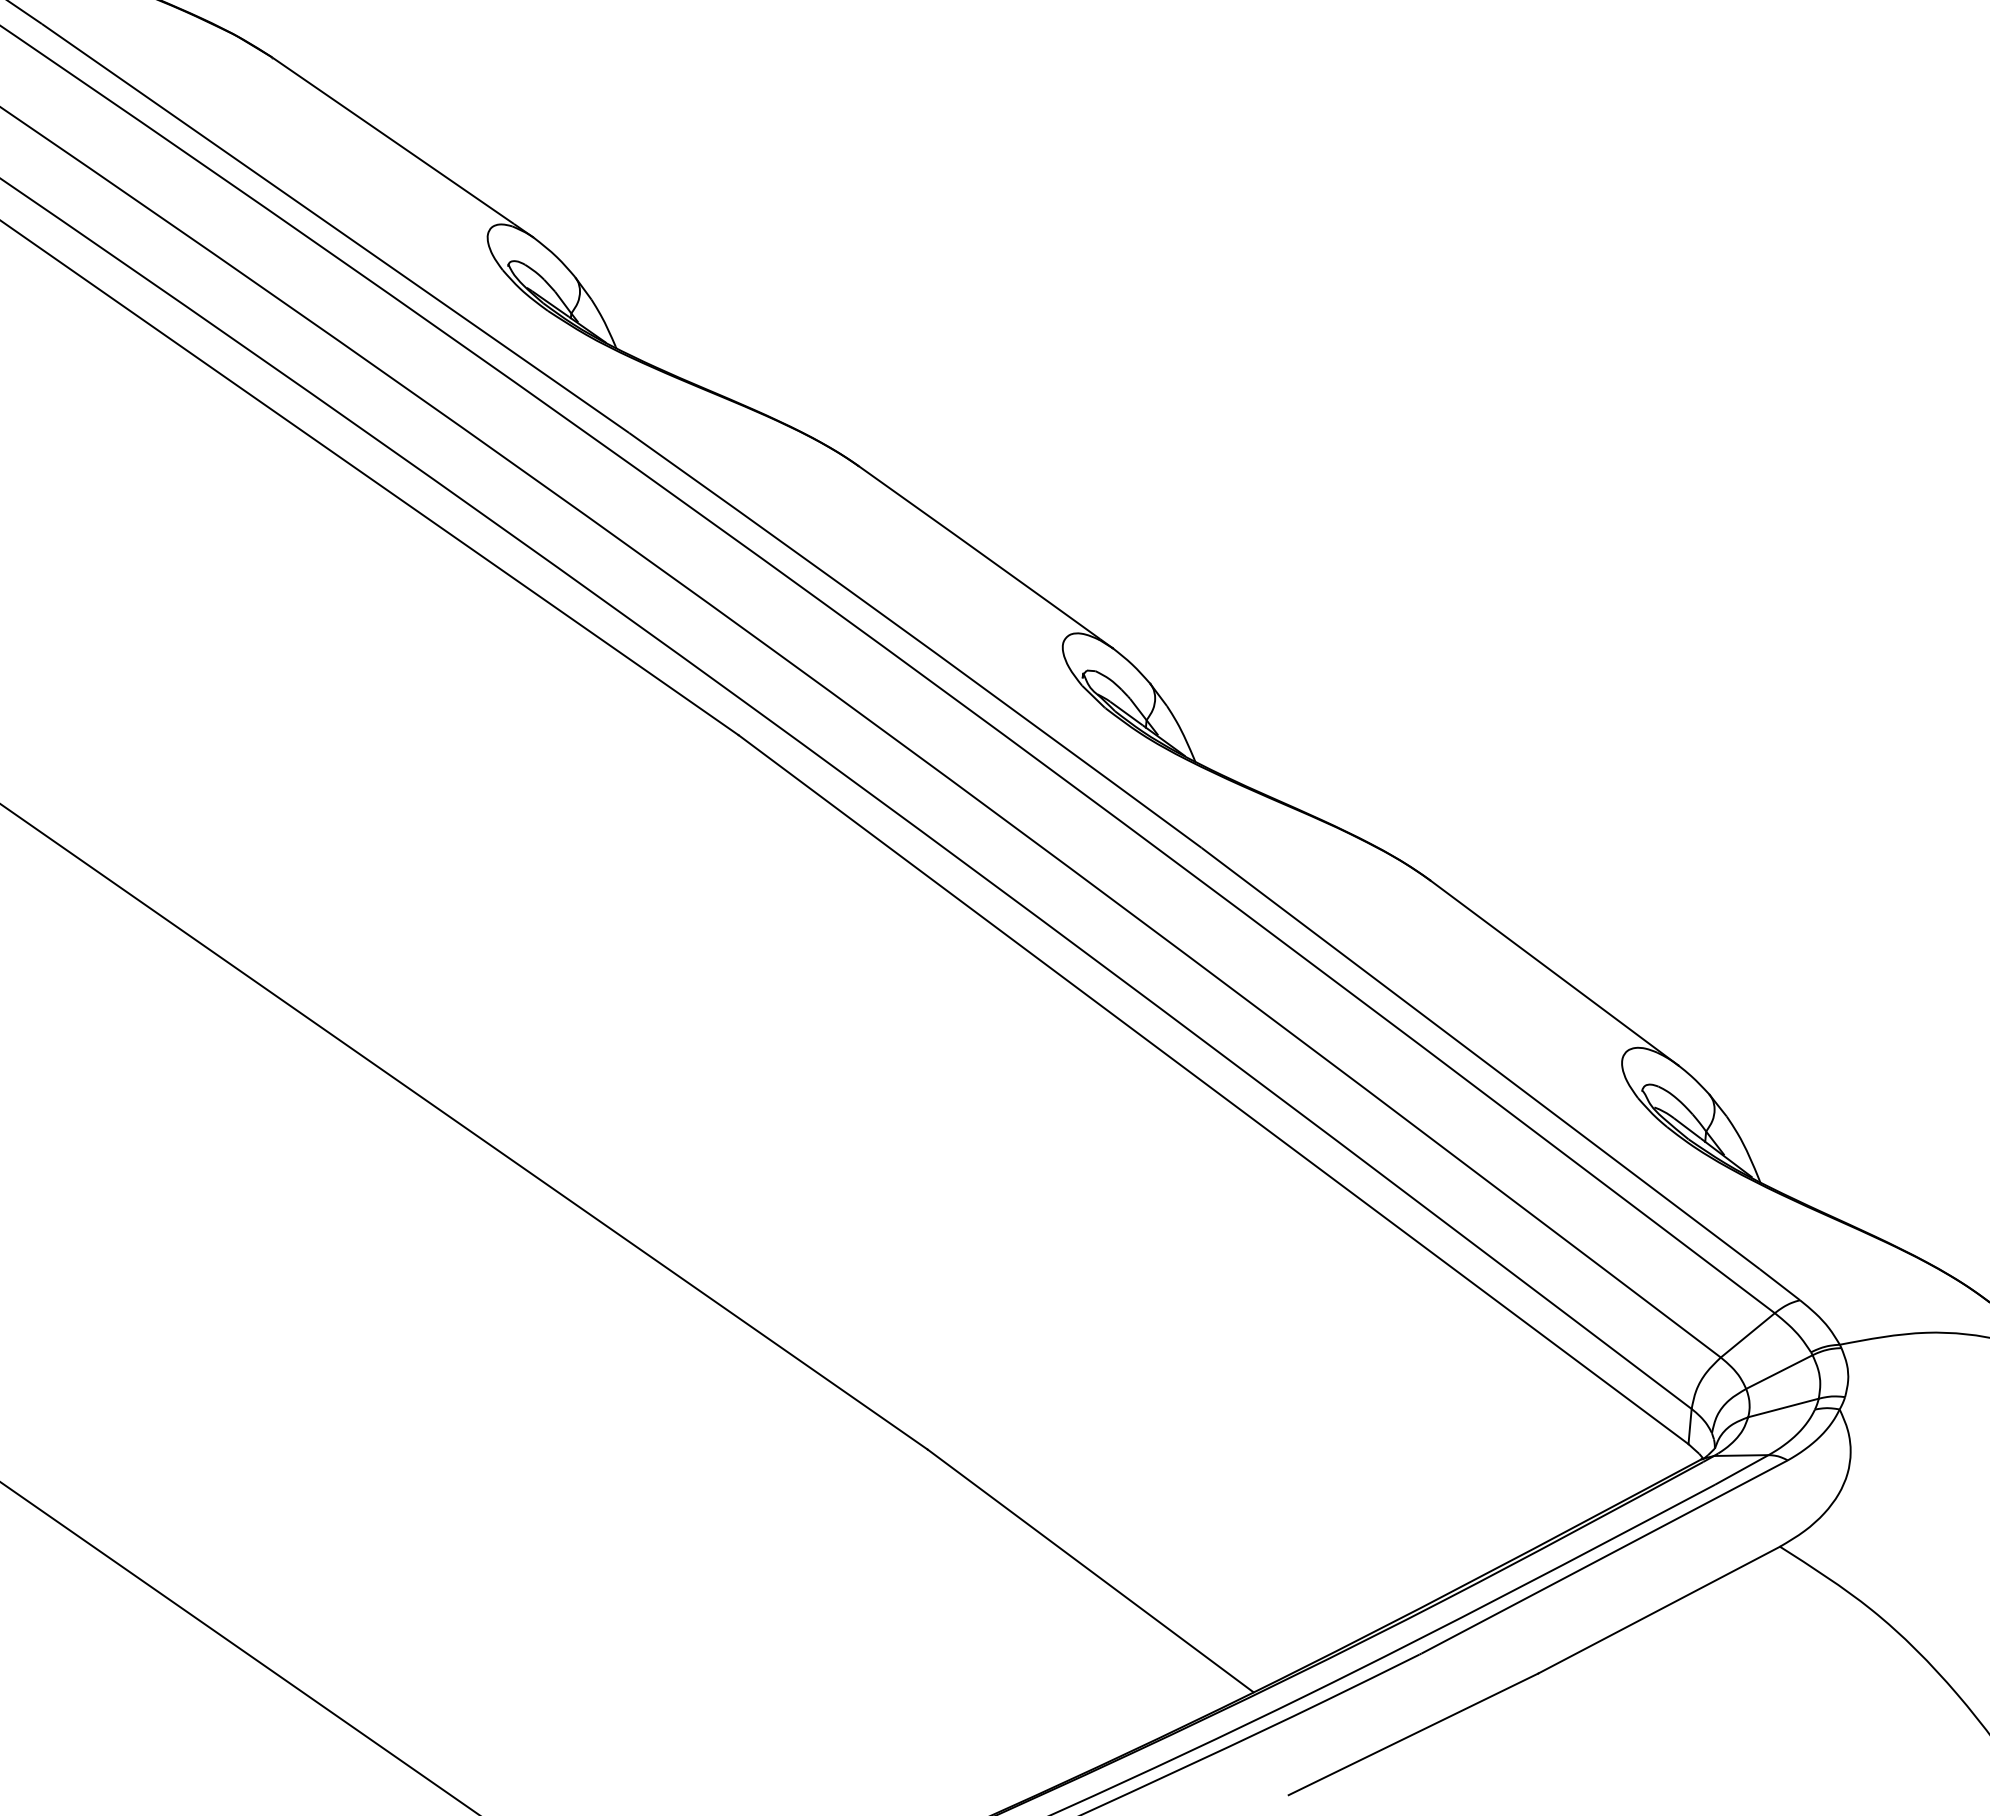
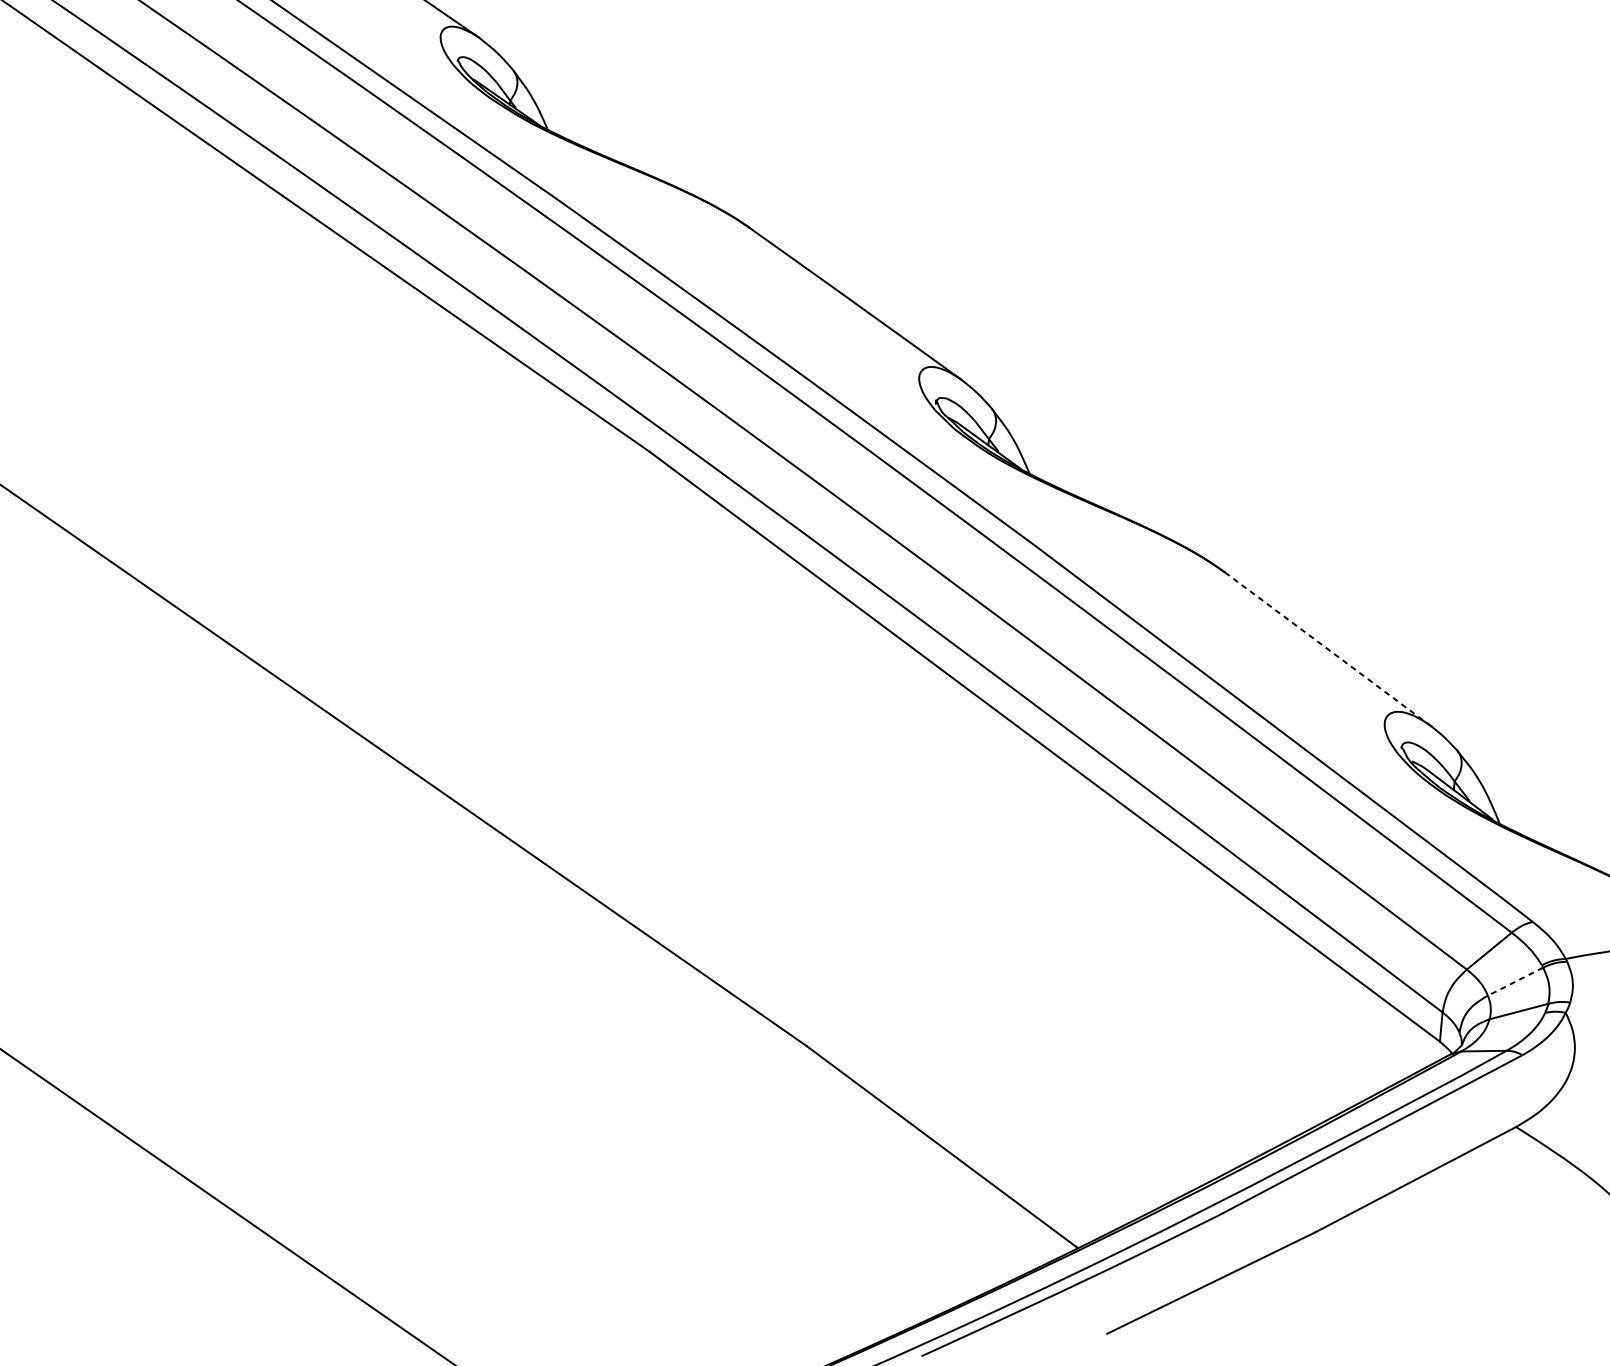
line: (1554, 972) -> (1328, 649), solid -> dashed
line: (1778, 1372) -> (1514, 982), solid -> dashed

